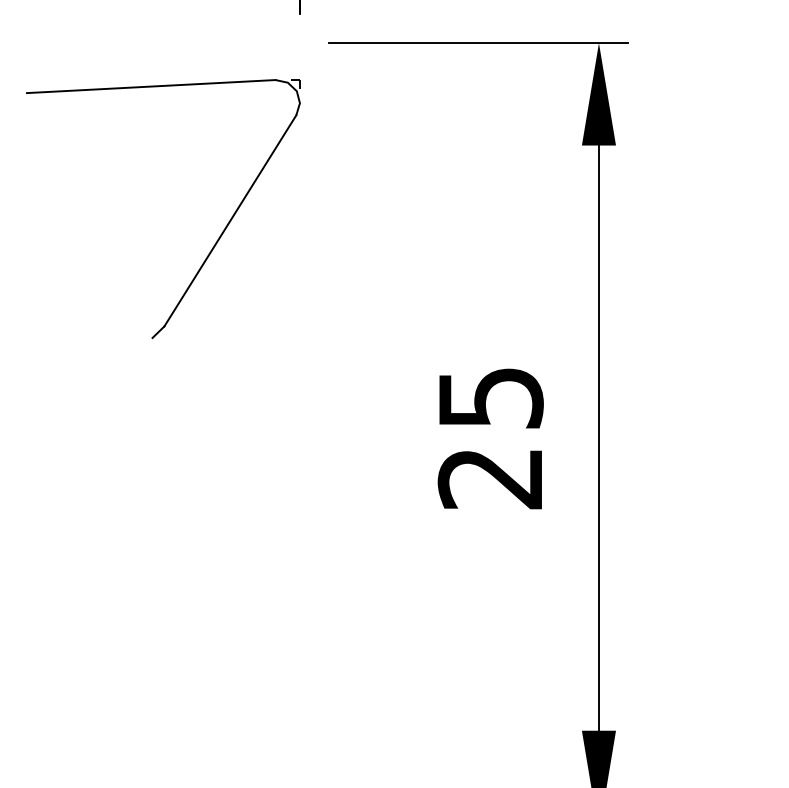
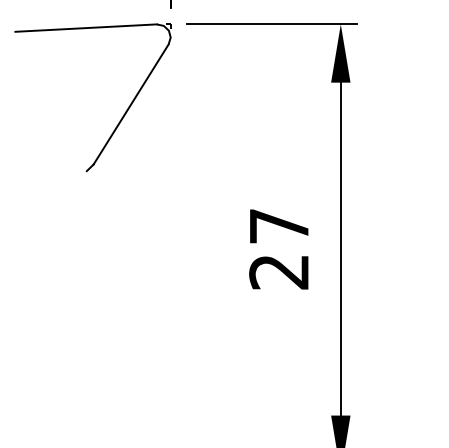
part: (213, 243) -> (121, 117), moved
text: (491, 398) -> (279, 226), 25 -> 27

